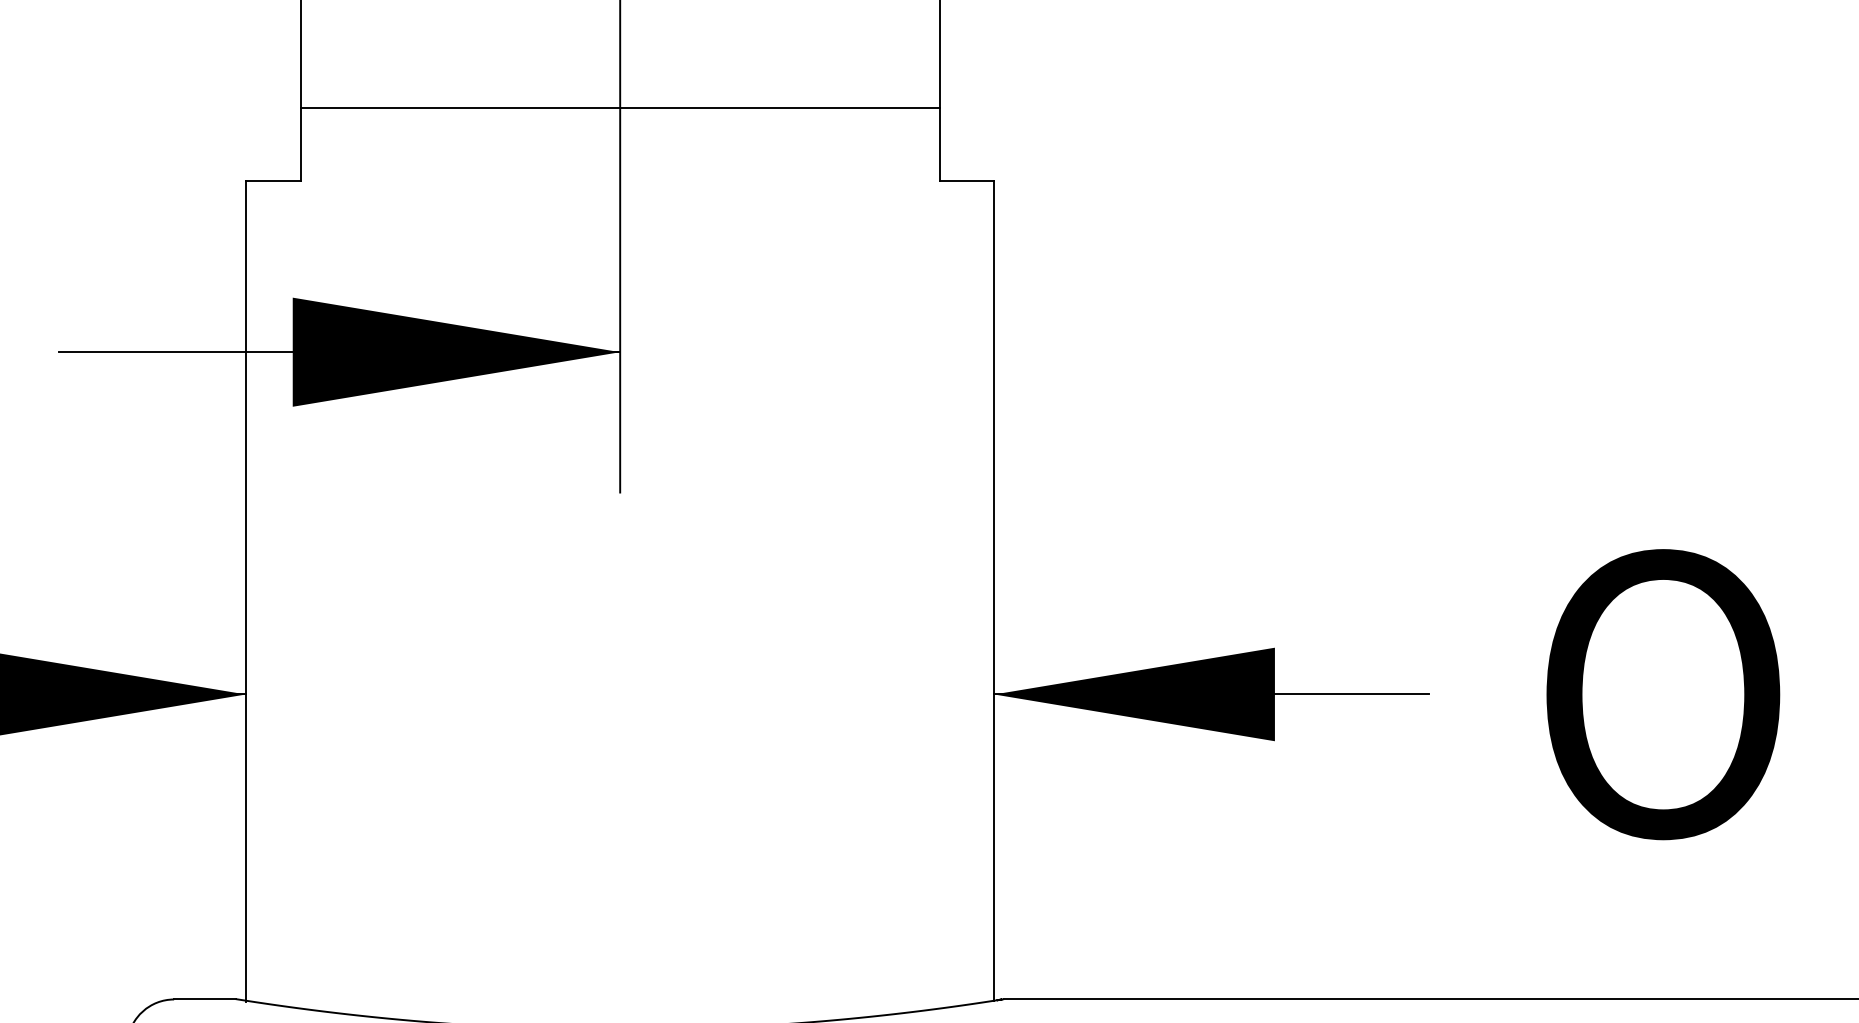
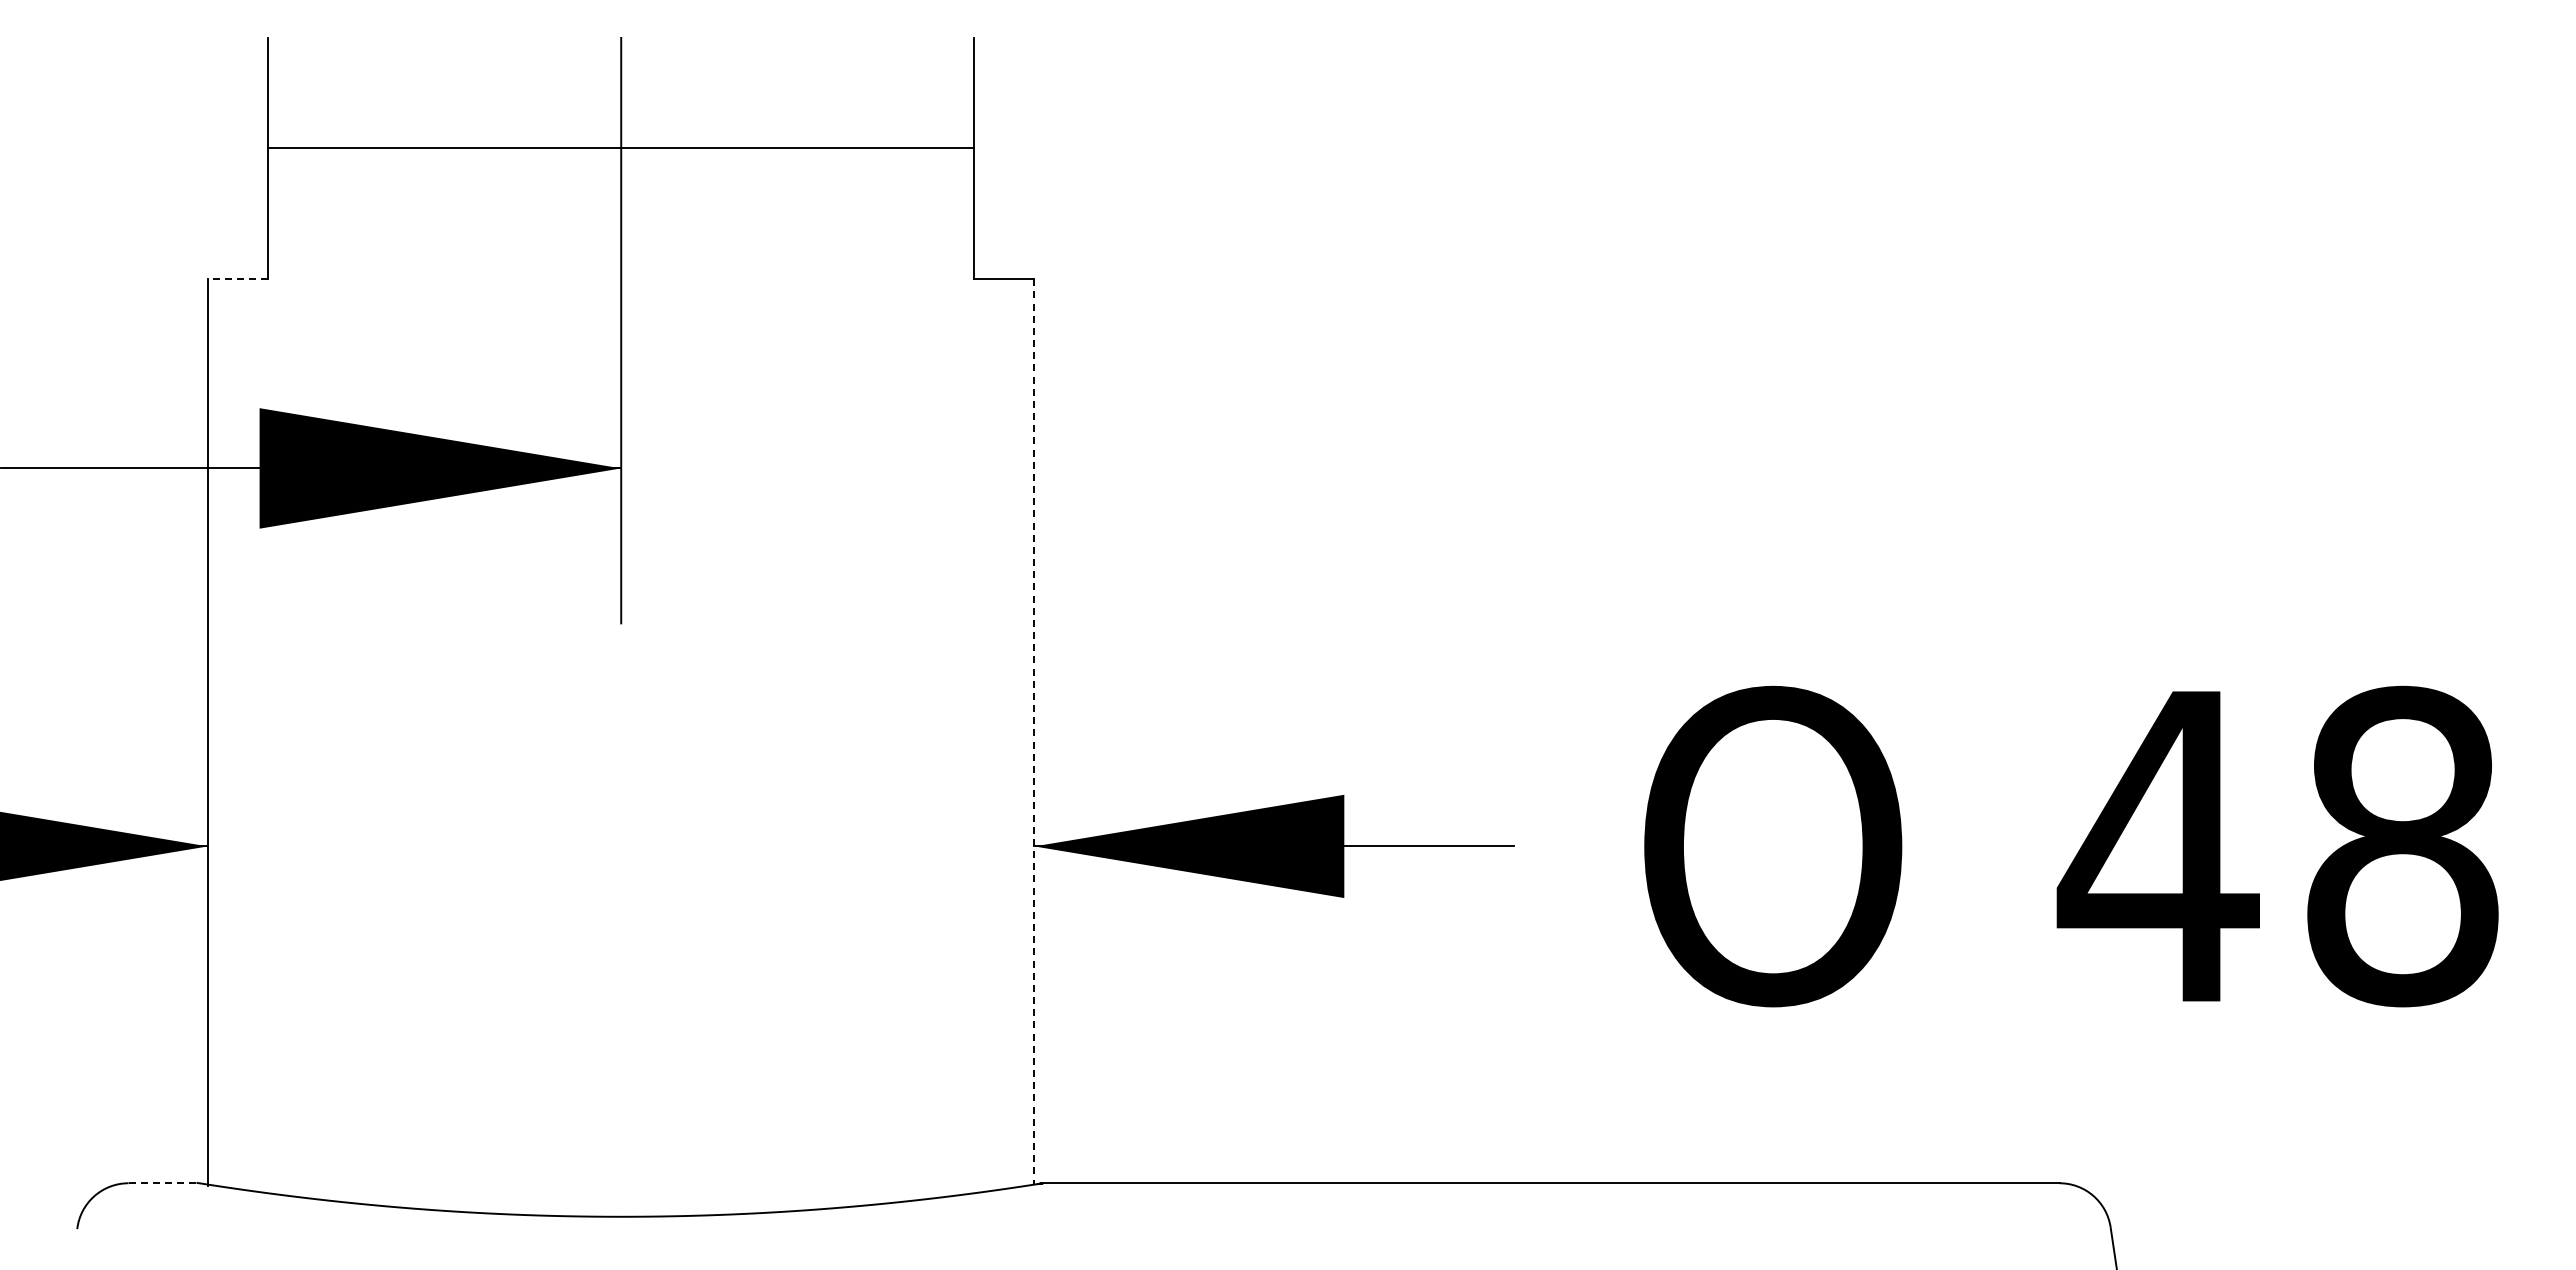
line: (620, 107) -> (621, 147), moved
line: (272, 181) -> (237, 279), solid -> dashed
line: (994, 590) -> (1034, 731), solid -> dashed
line: (204, 999) -> (162, 1183), solid -> dashed

